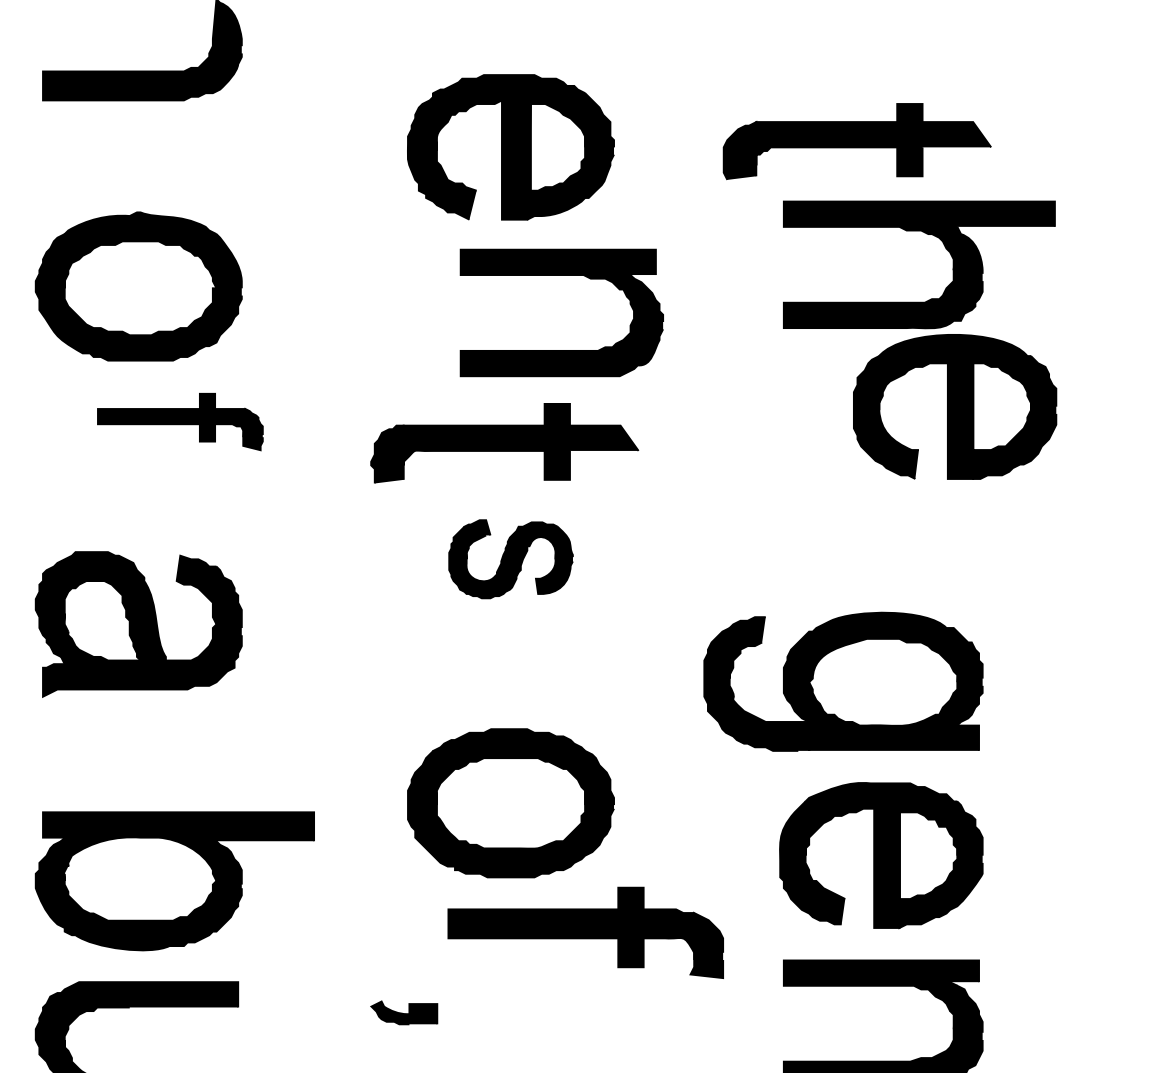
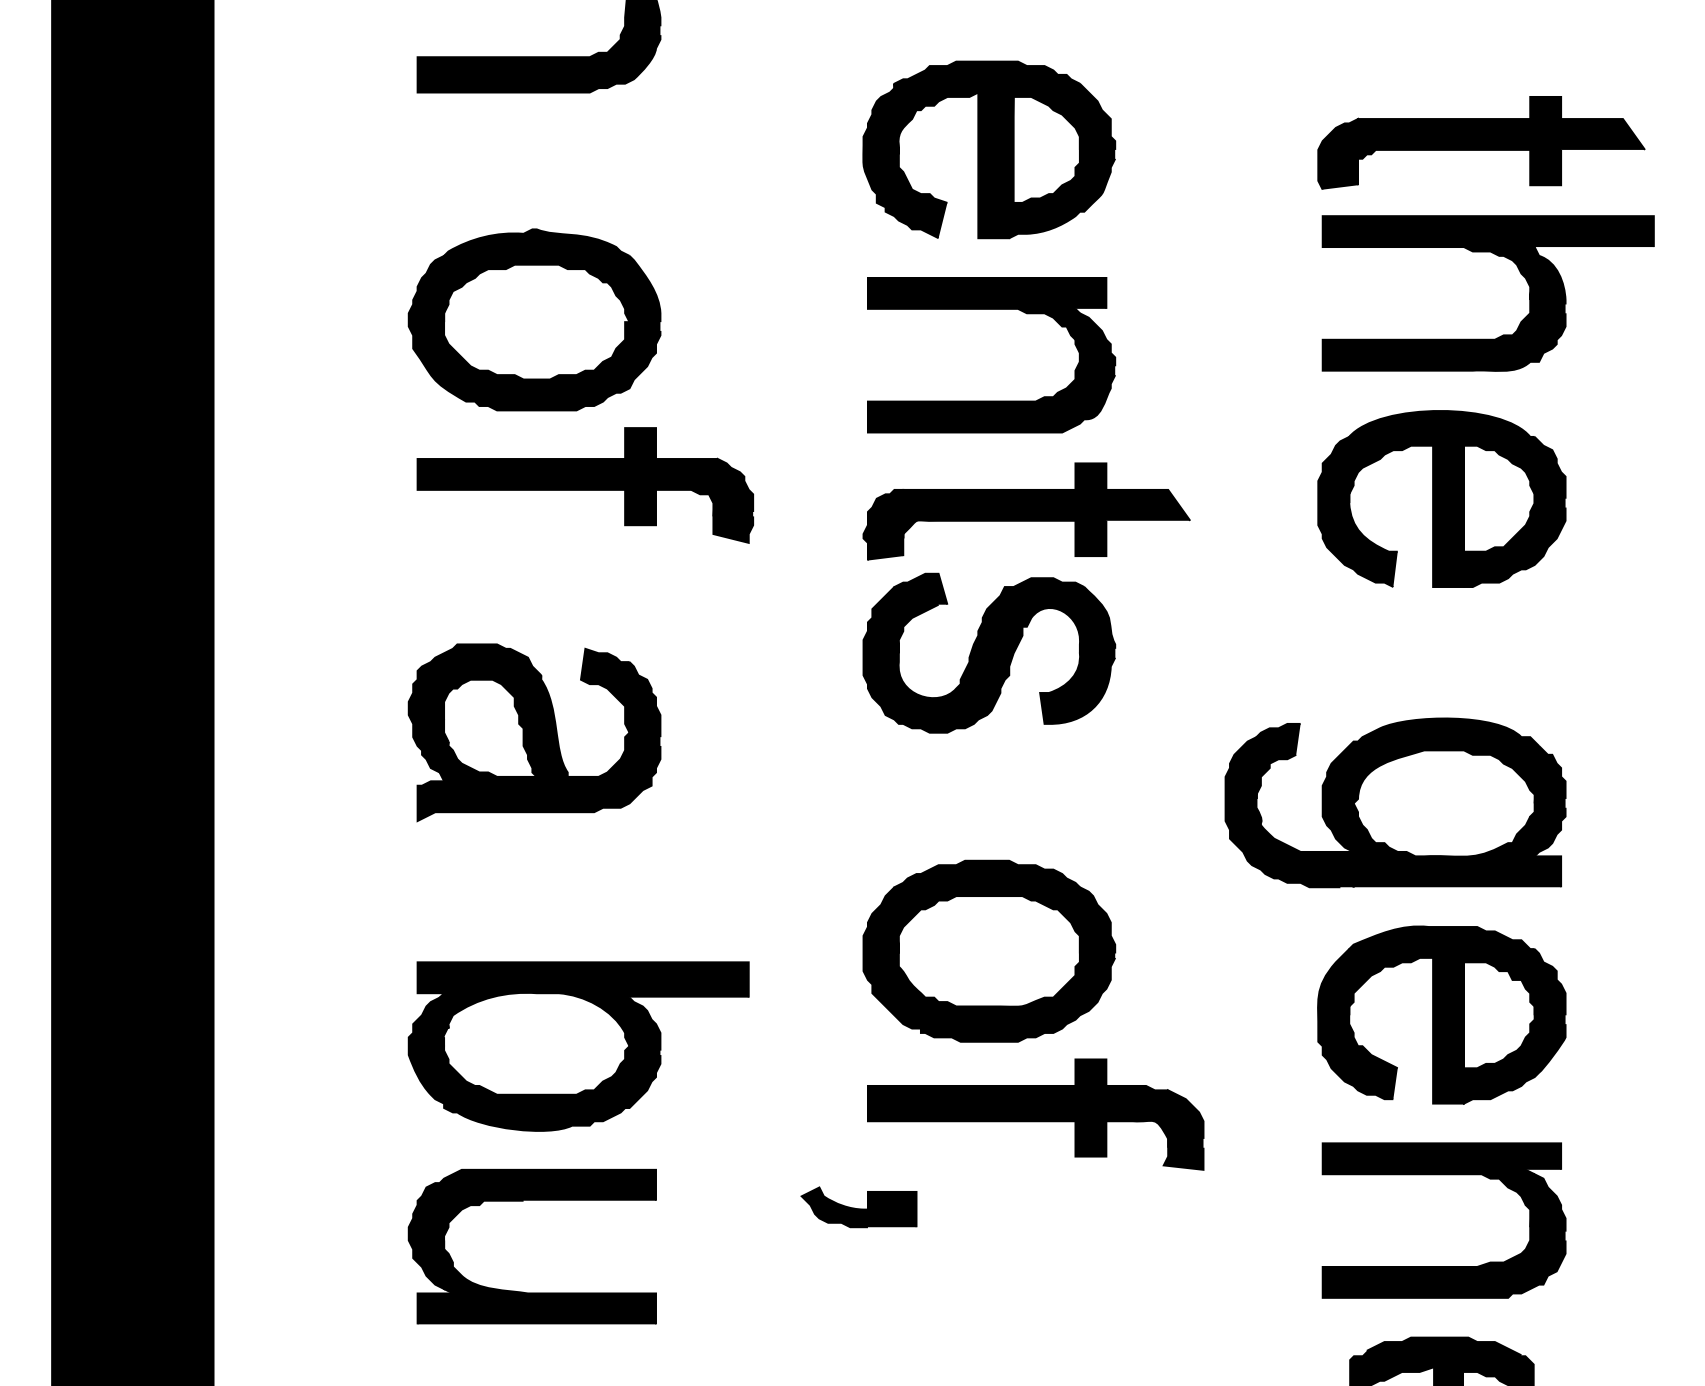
part: (857, 141) -> (1481, 142), moved
part: (561, 350) -> (991, 400), moved
part: (954, 406) -> (1441, 498), moved
part: (180, 422) -> (585, 485), size x1.67
part: (504, 443) -> (1026, 511), moved
part: (511, 558) -> (989, 652), size x1.67
part: (585, 932) -> (1035, 1114), moved
part: (403, 1013) -> (858, 1207), size x1.43

